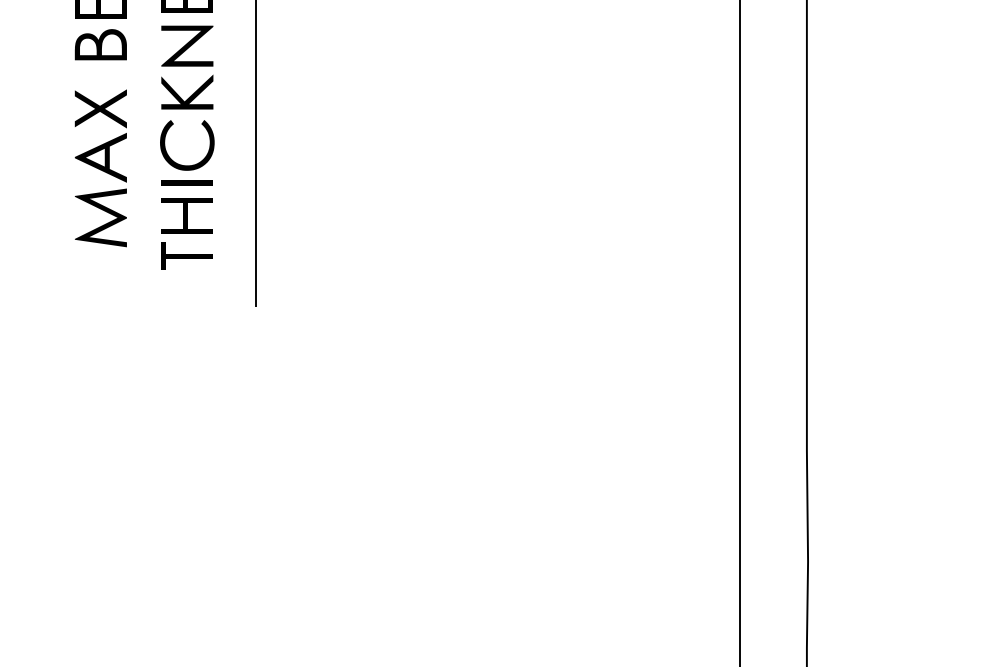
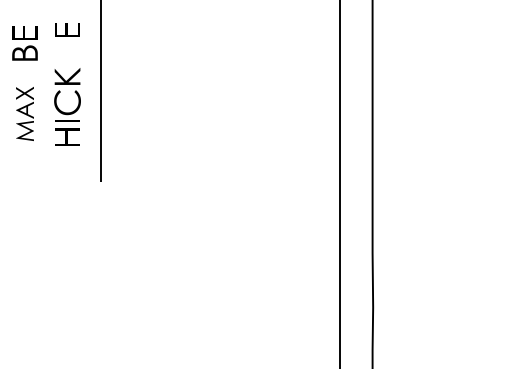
fill: (187, 45) -> (67, 53), removed
part: (99, 167) -> (24, 113), size x0.7
fill: (187, 256) -> (67, 157), removed

